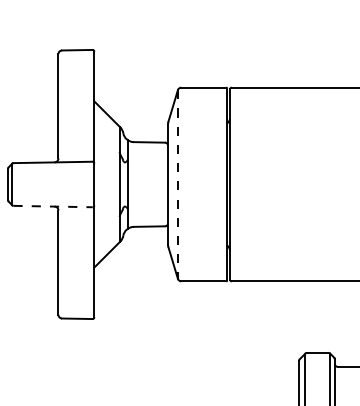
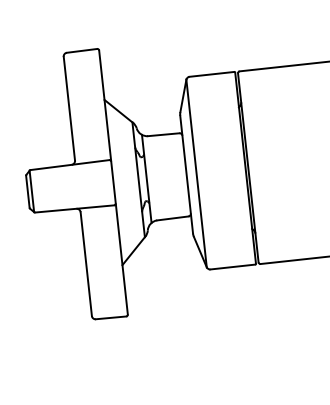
line: (177, 185) -> (196, 174), dashed -> solid
line: (53, 206) -> (75, 208), dashed -> solid

